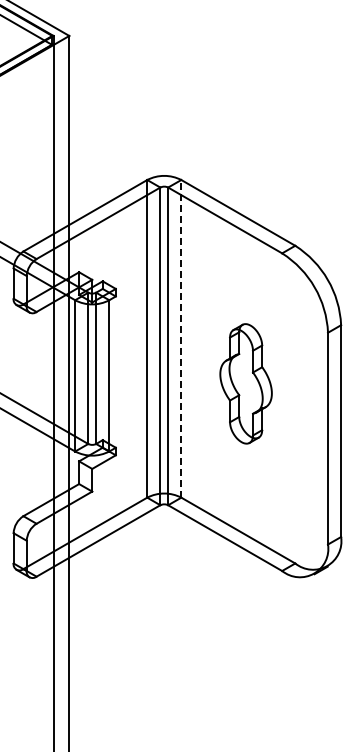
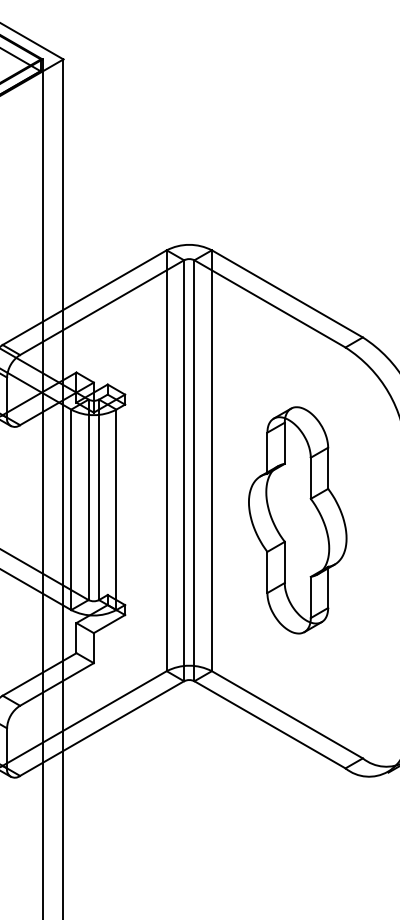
line: (181, 338) -> (212, 460), dashed -> solid
part: (245, 383) -> (296, 519), size x1.43

